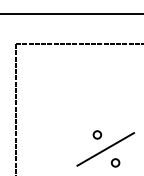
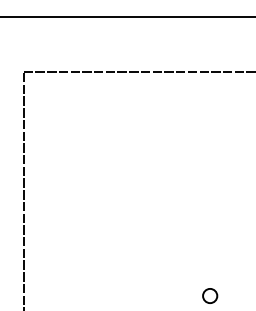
circle: (97, 134) -> (176, 242), removed
line: (105, 149) -> (191, 270), removed

